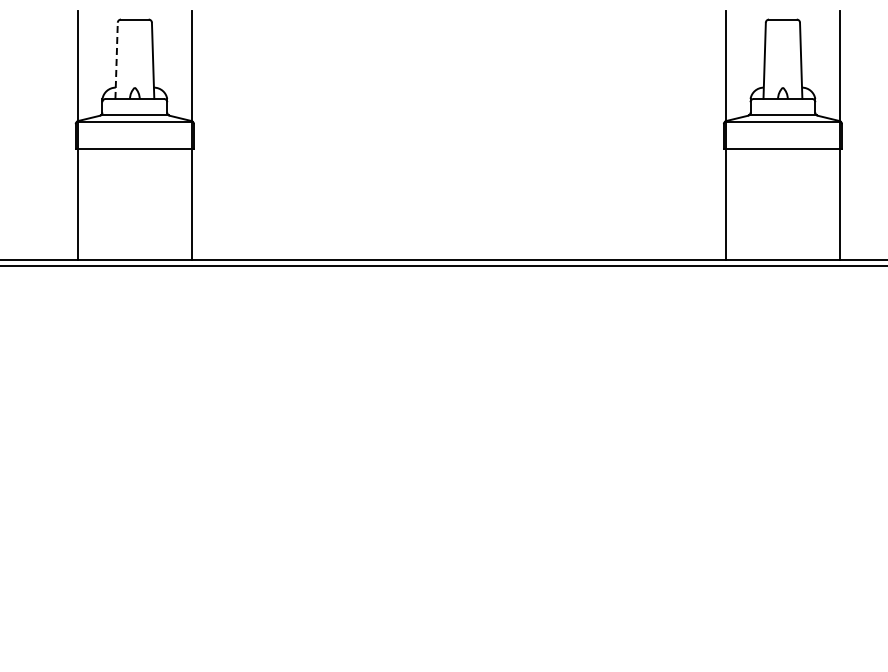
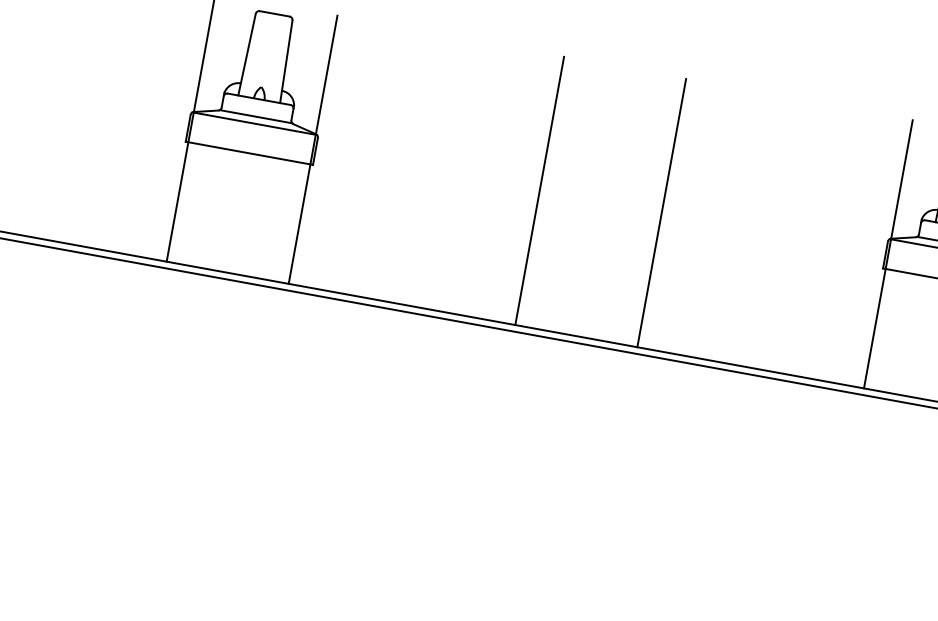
line: (116, 60) -> (246, 54), dashed -> solid
line: (402, 135) -> (540, 190), added
line: (515, 135) -> (661, 213), added

